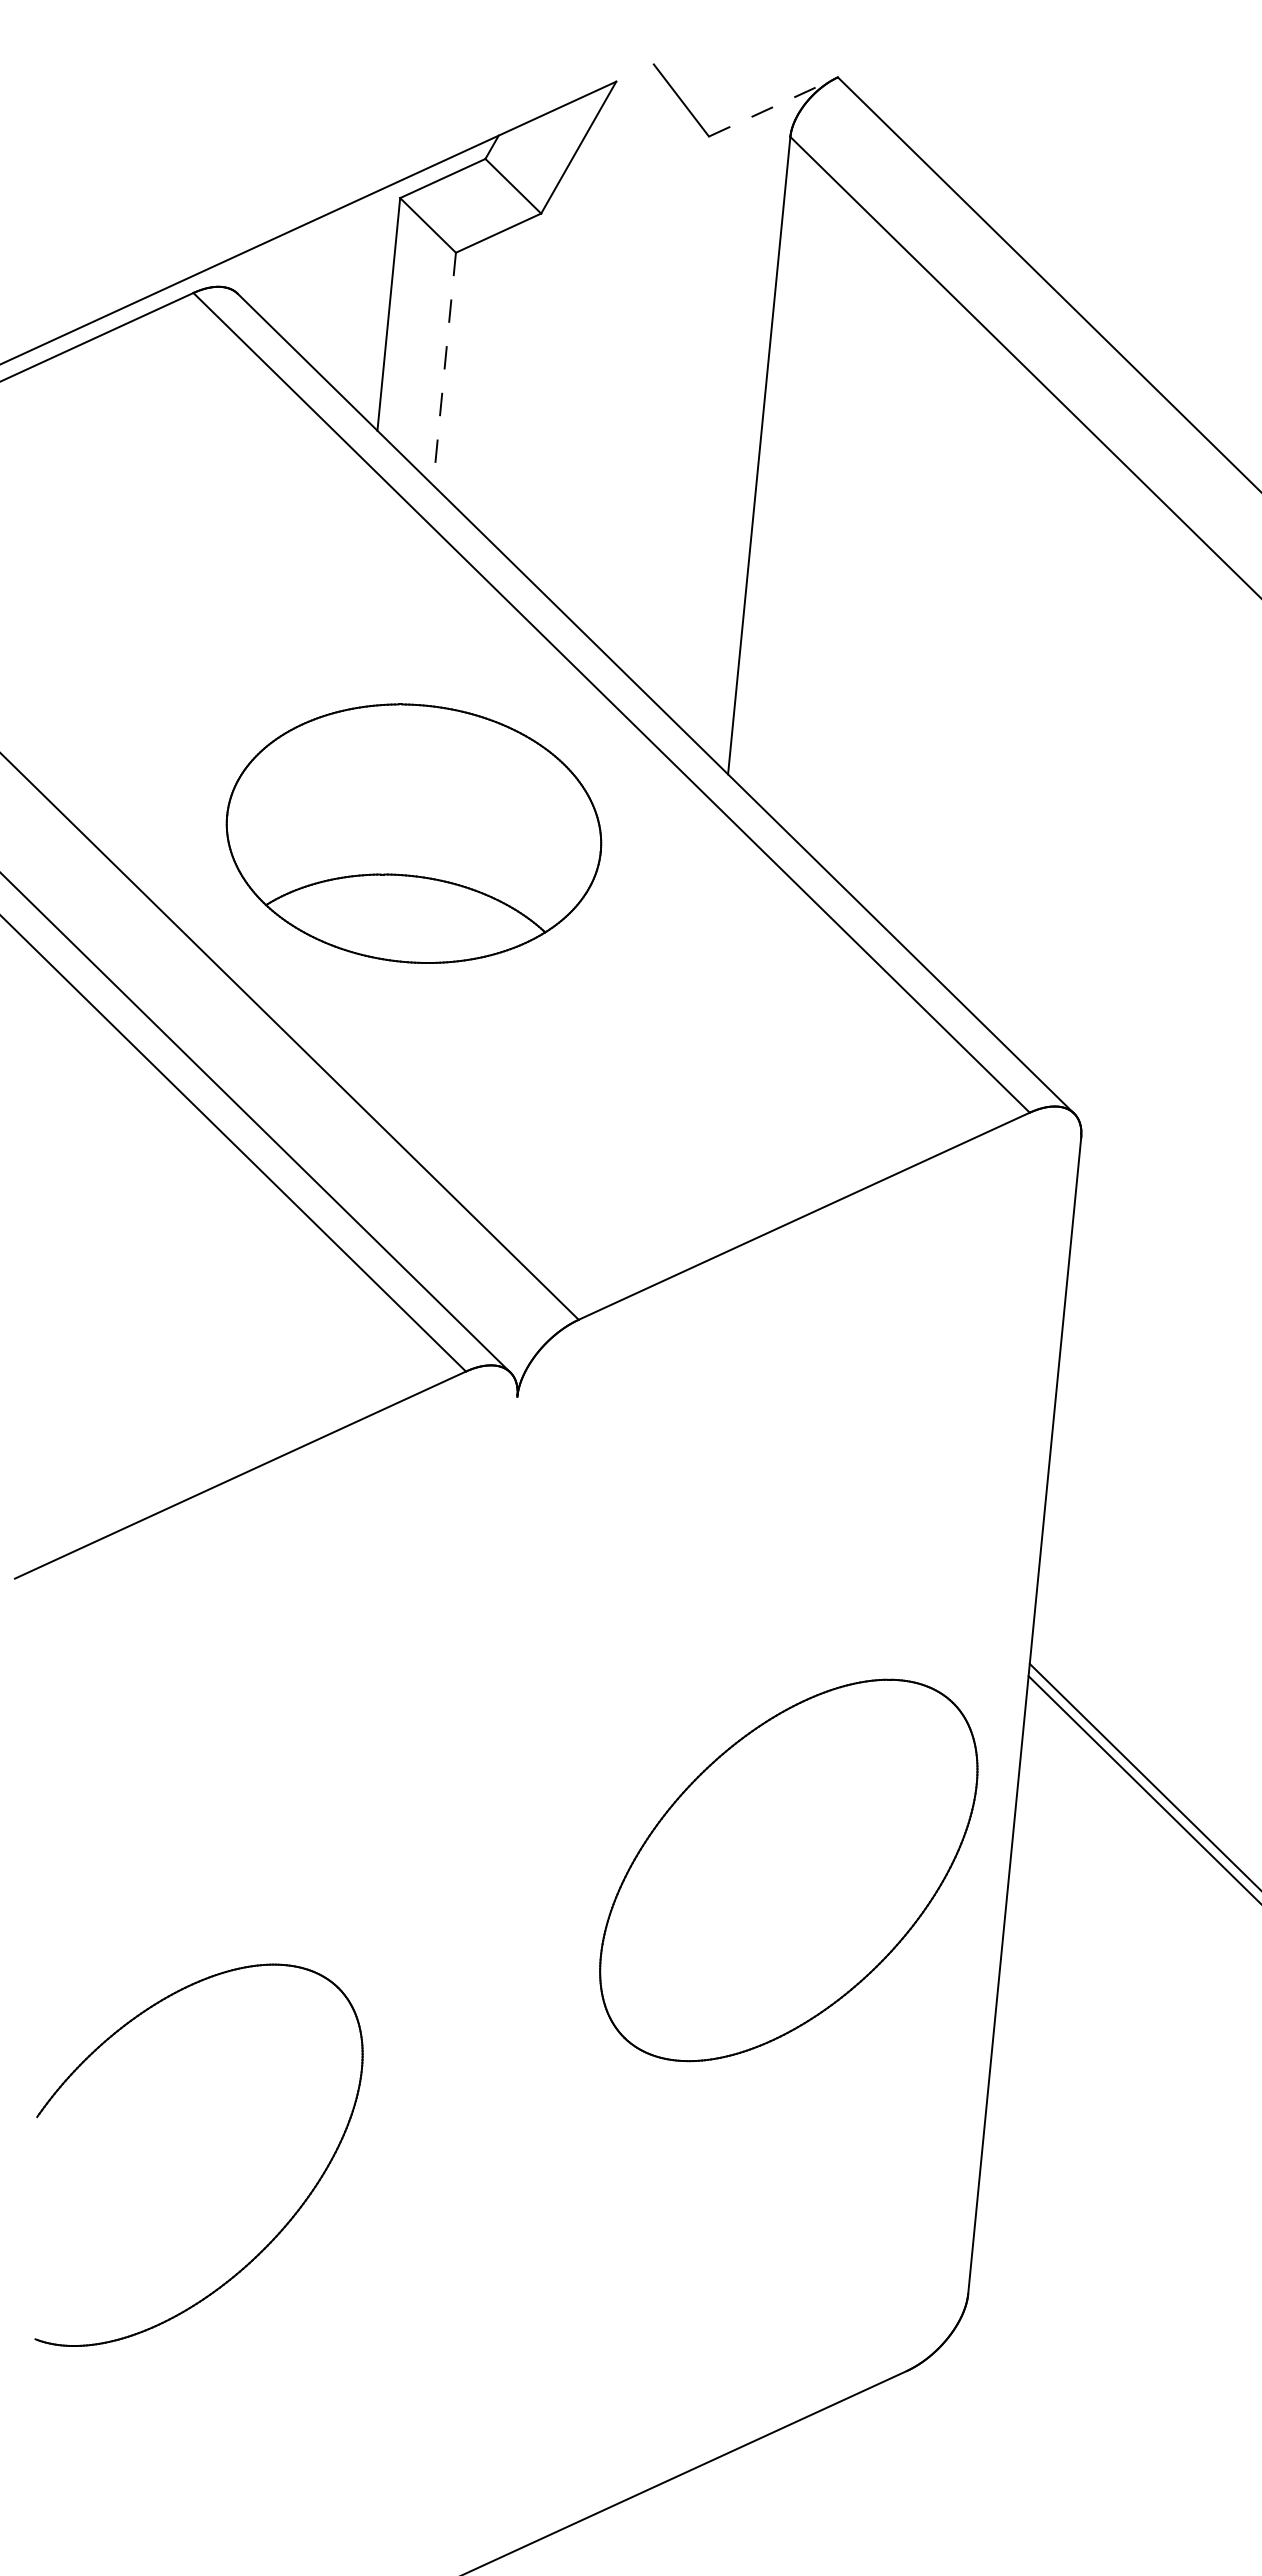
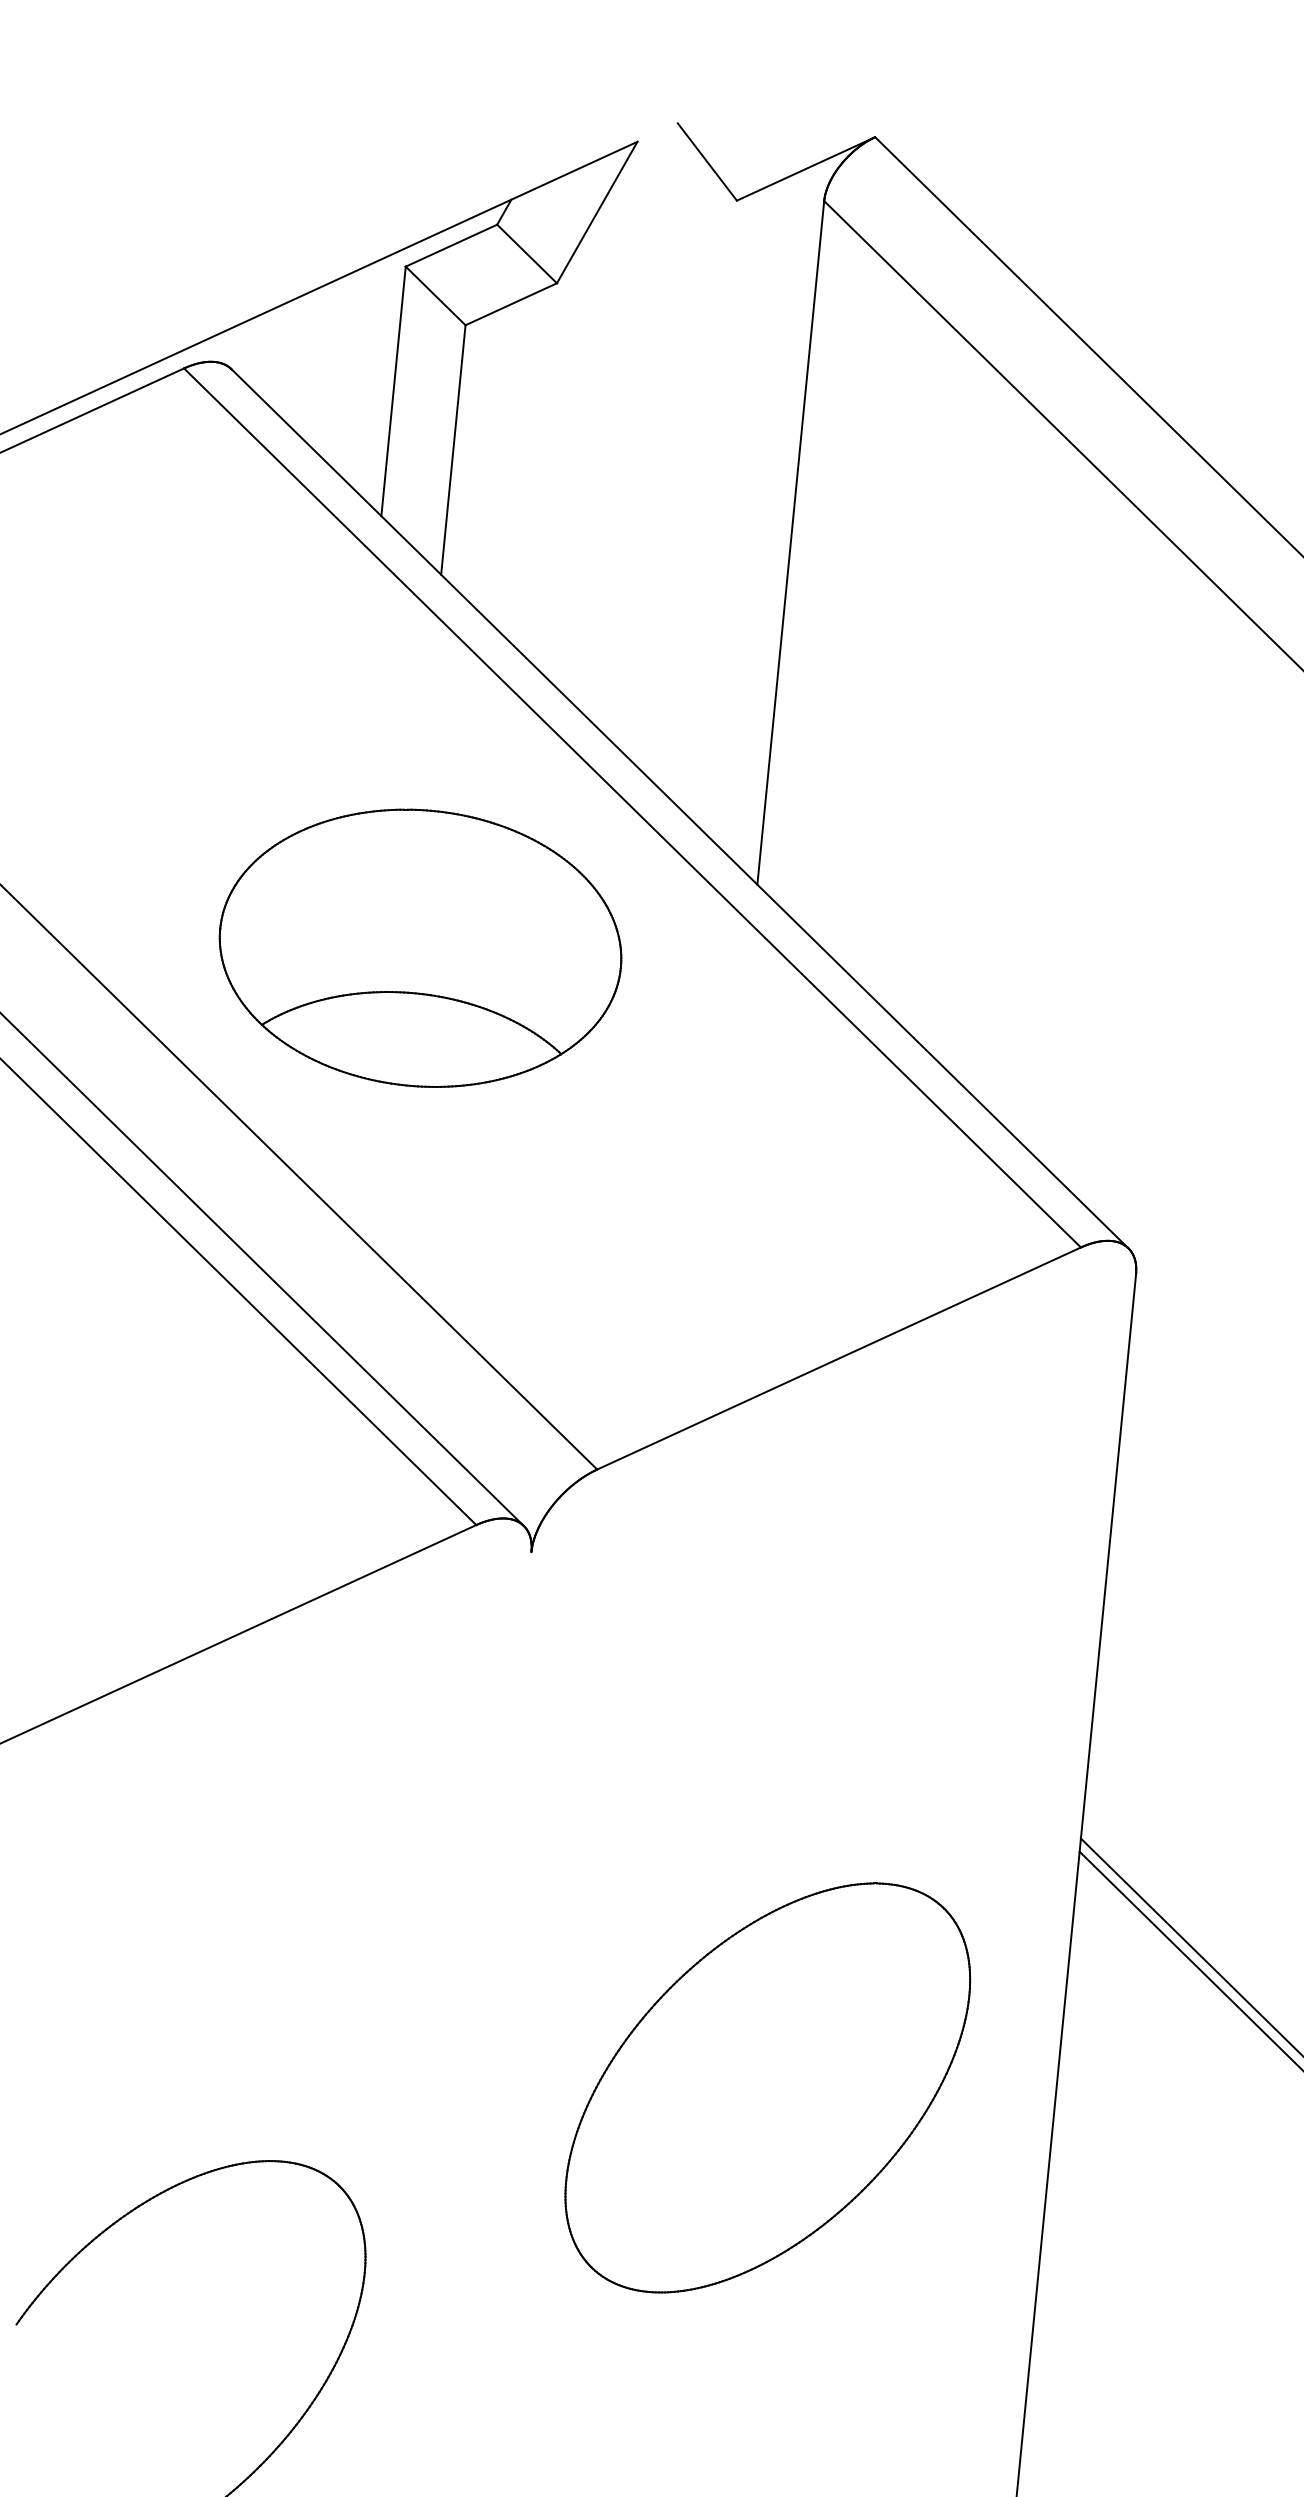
line: (773, 106) -> (806, 168), dashed -> solid
line: (444, 369) -> (453, 450), dashed -> solid
part: (788, 1870) -> (767, 2088), moved

